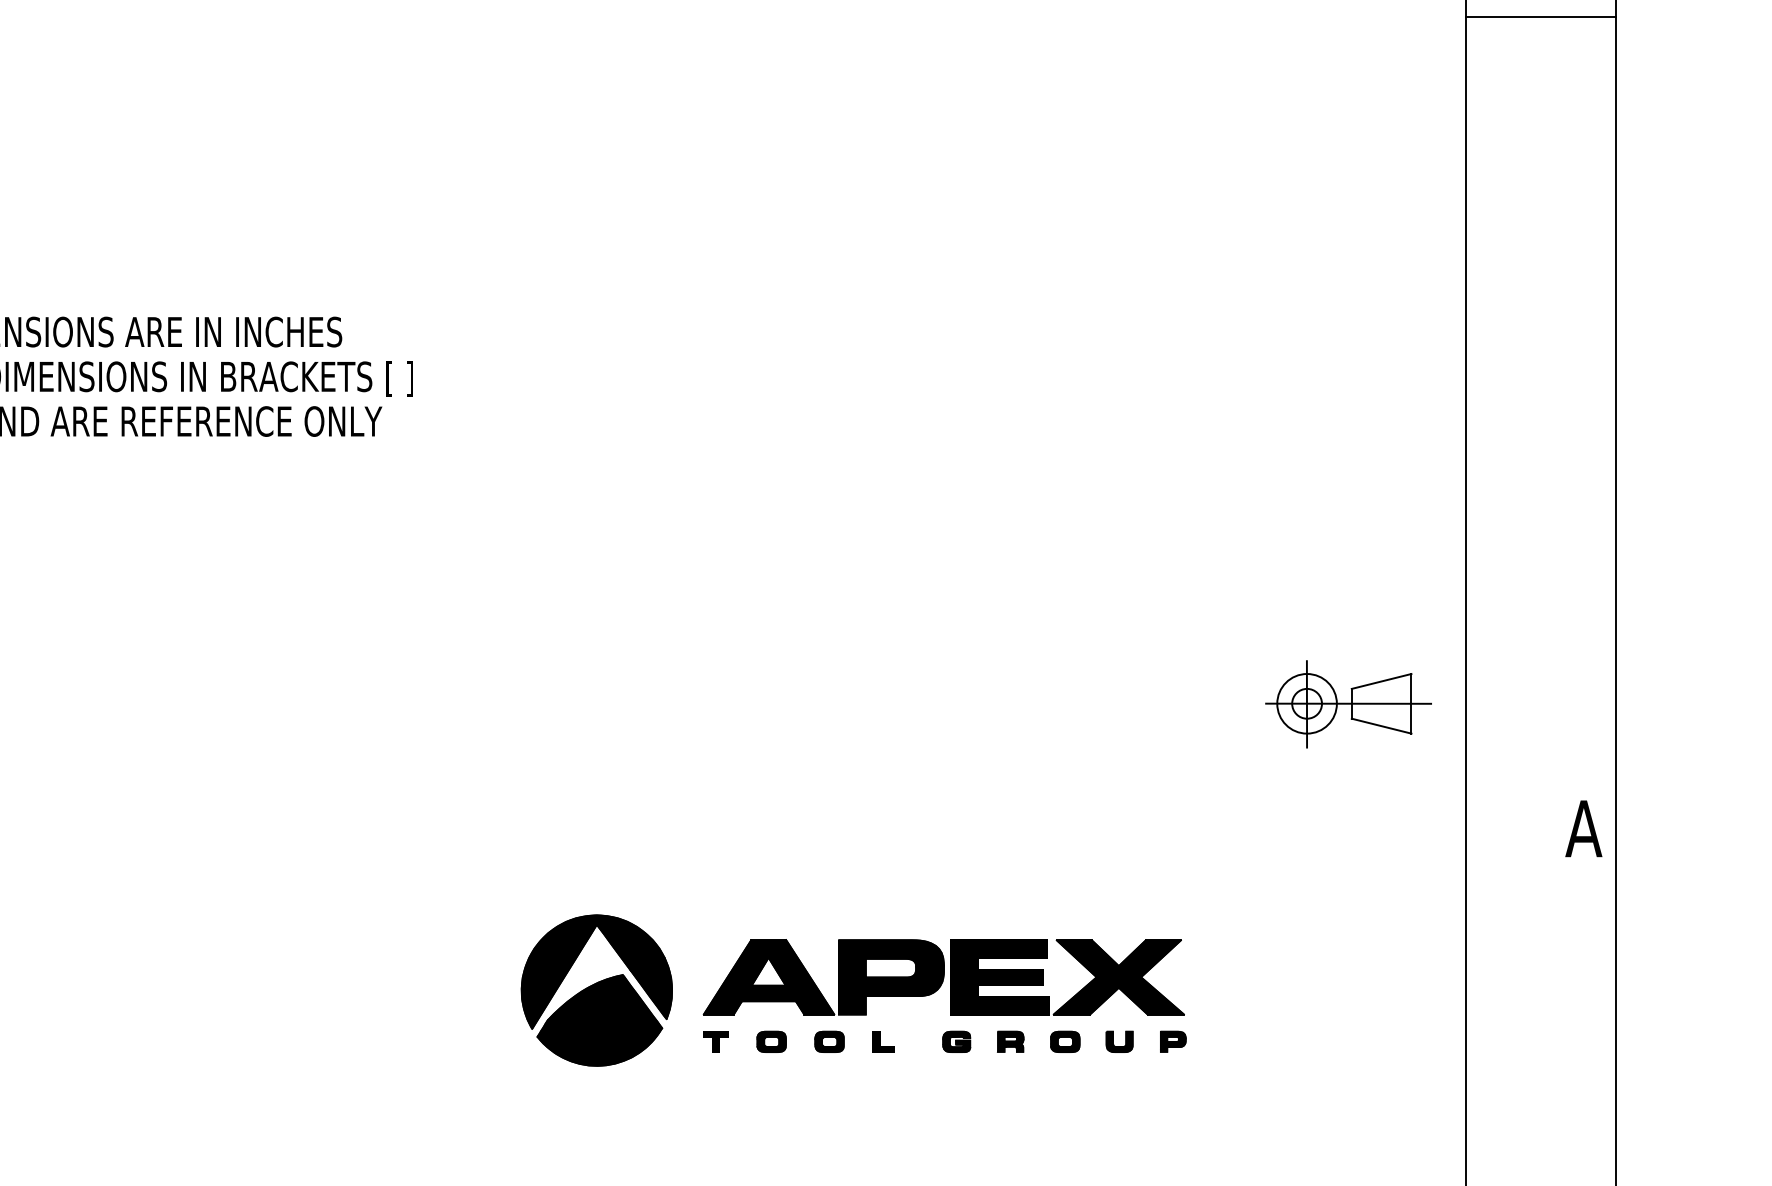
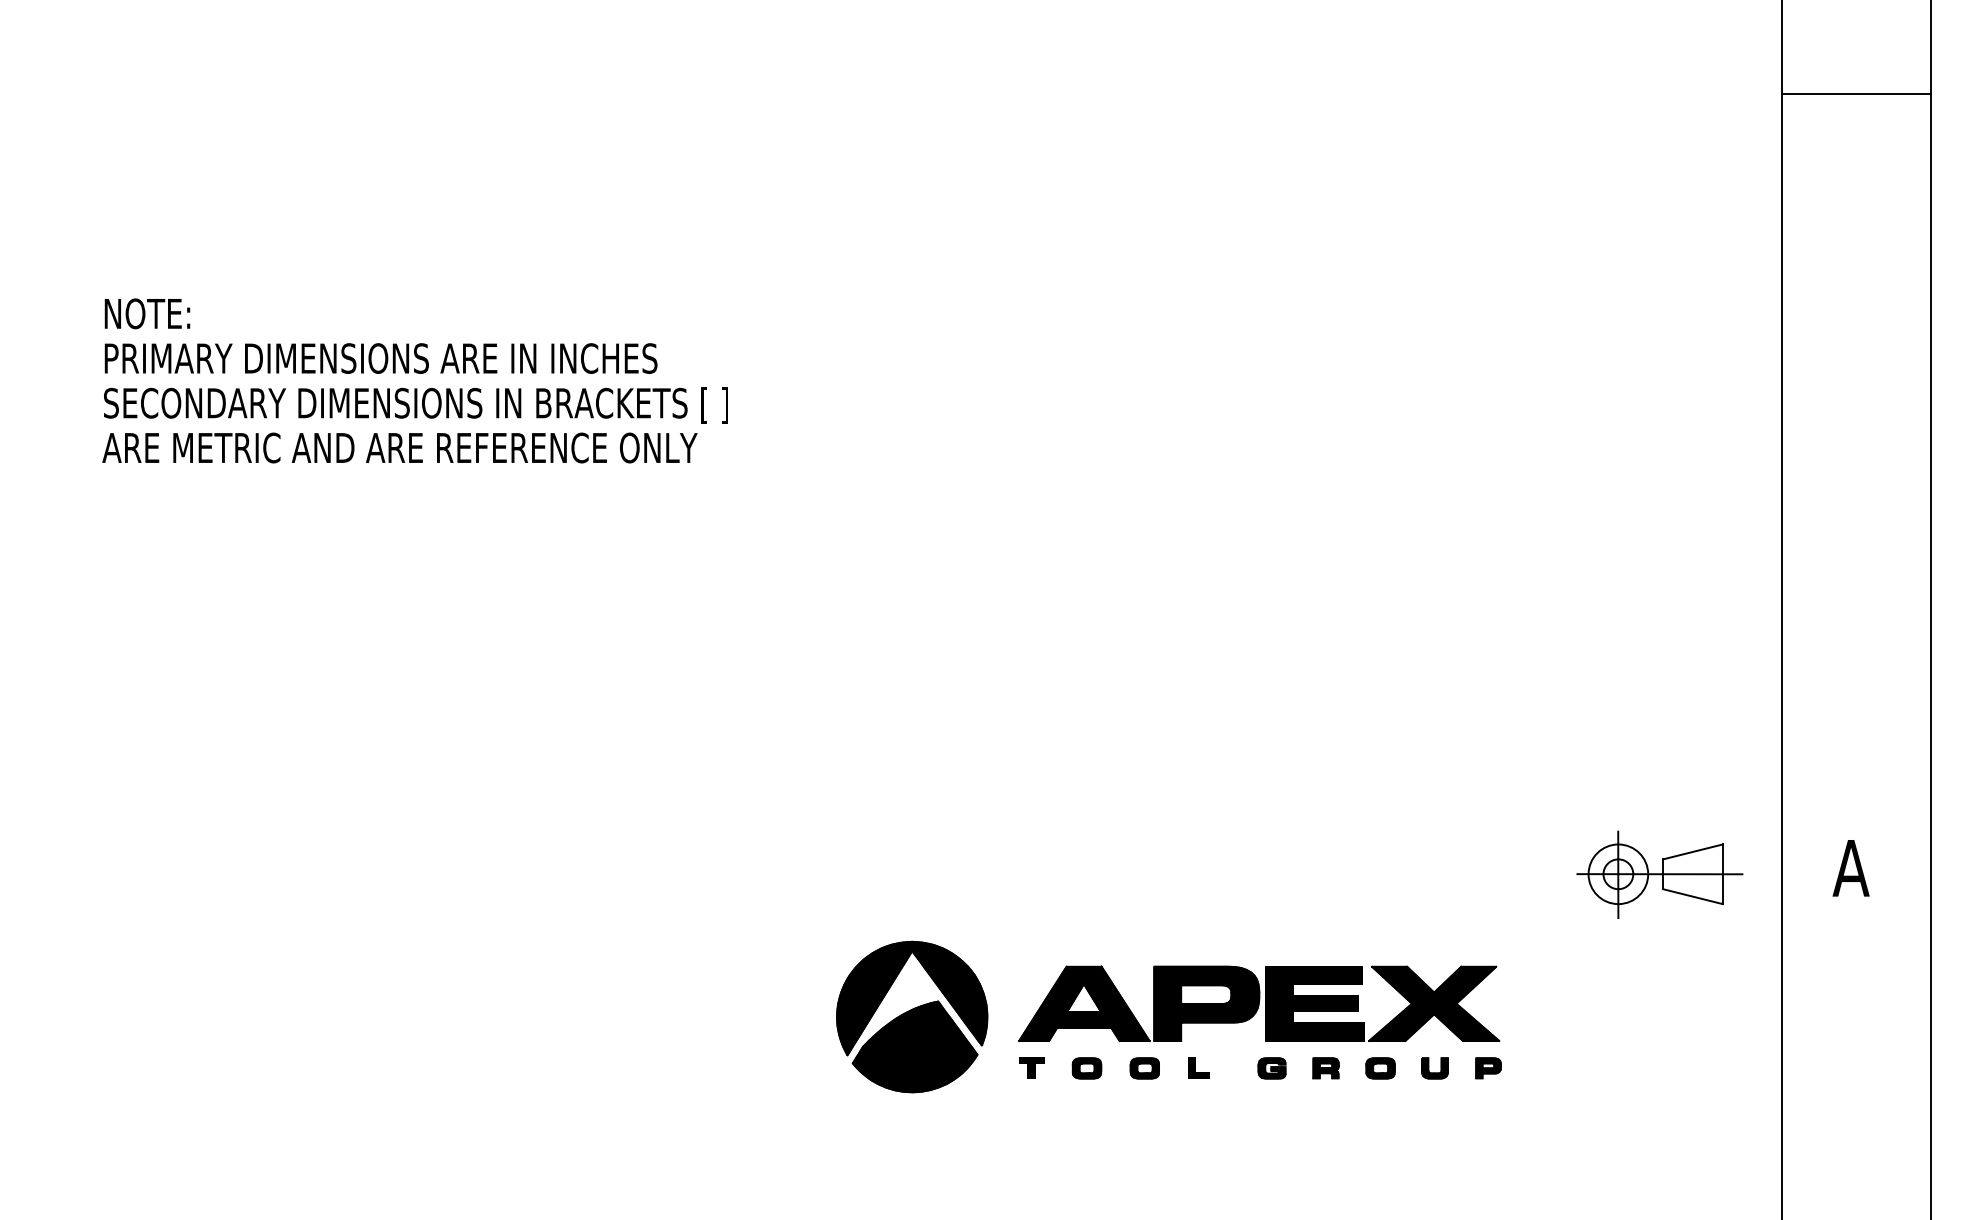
line: (1540, 17) -> (1855, 94), moved
part: (1348, 704) -> (1659, 874), moved
text: (1583, 829) -> (1850, 868), moved

